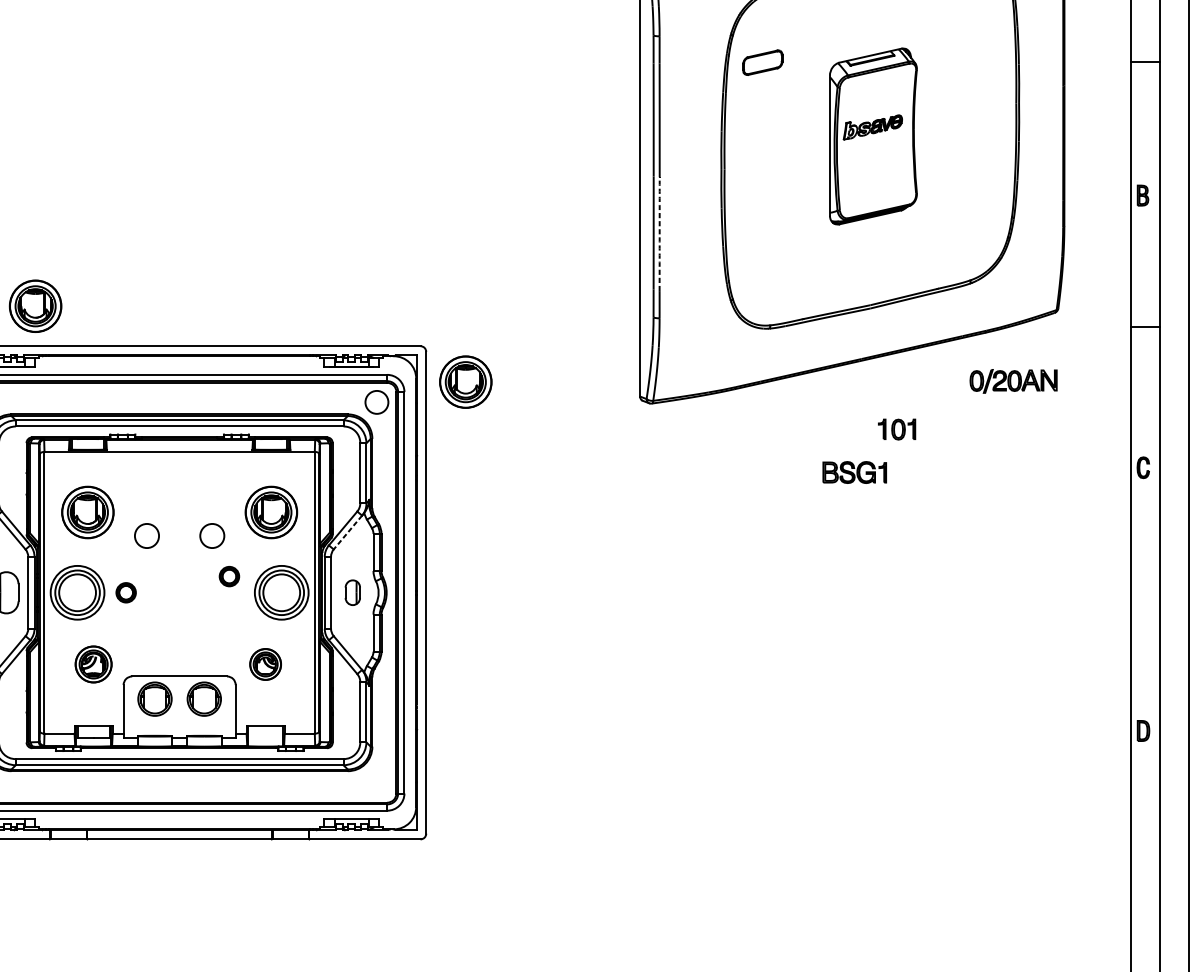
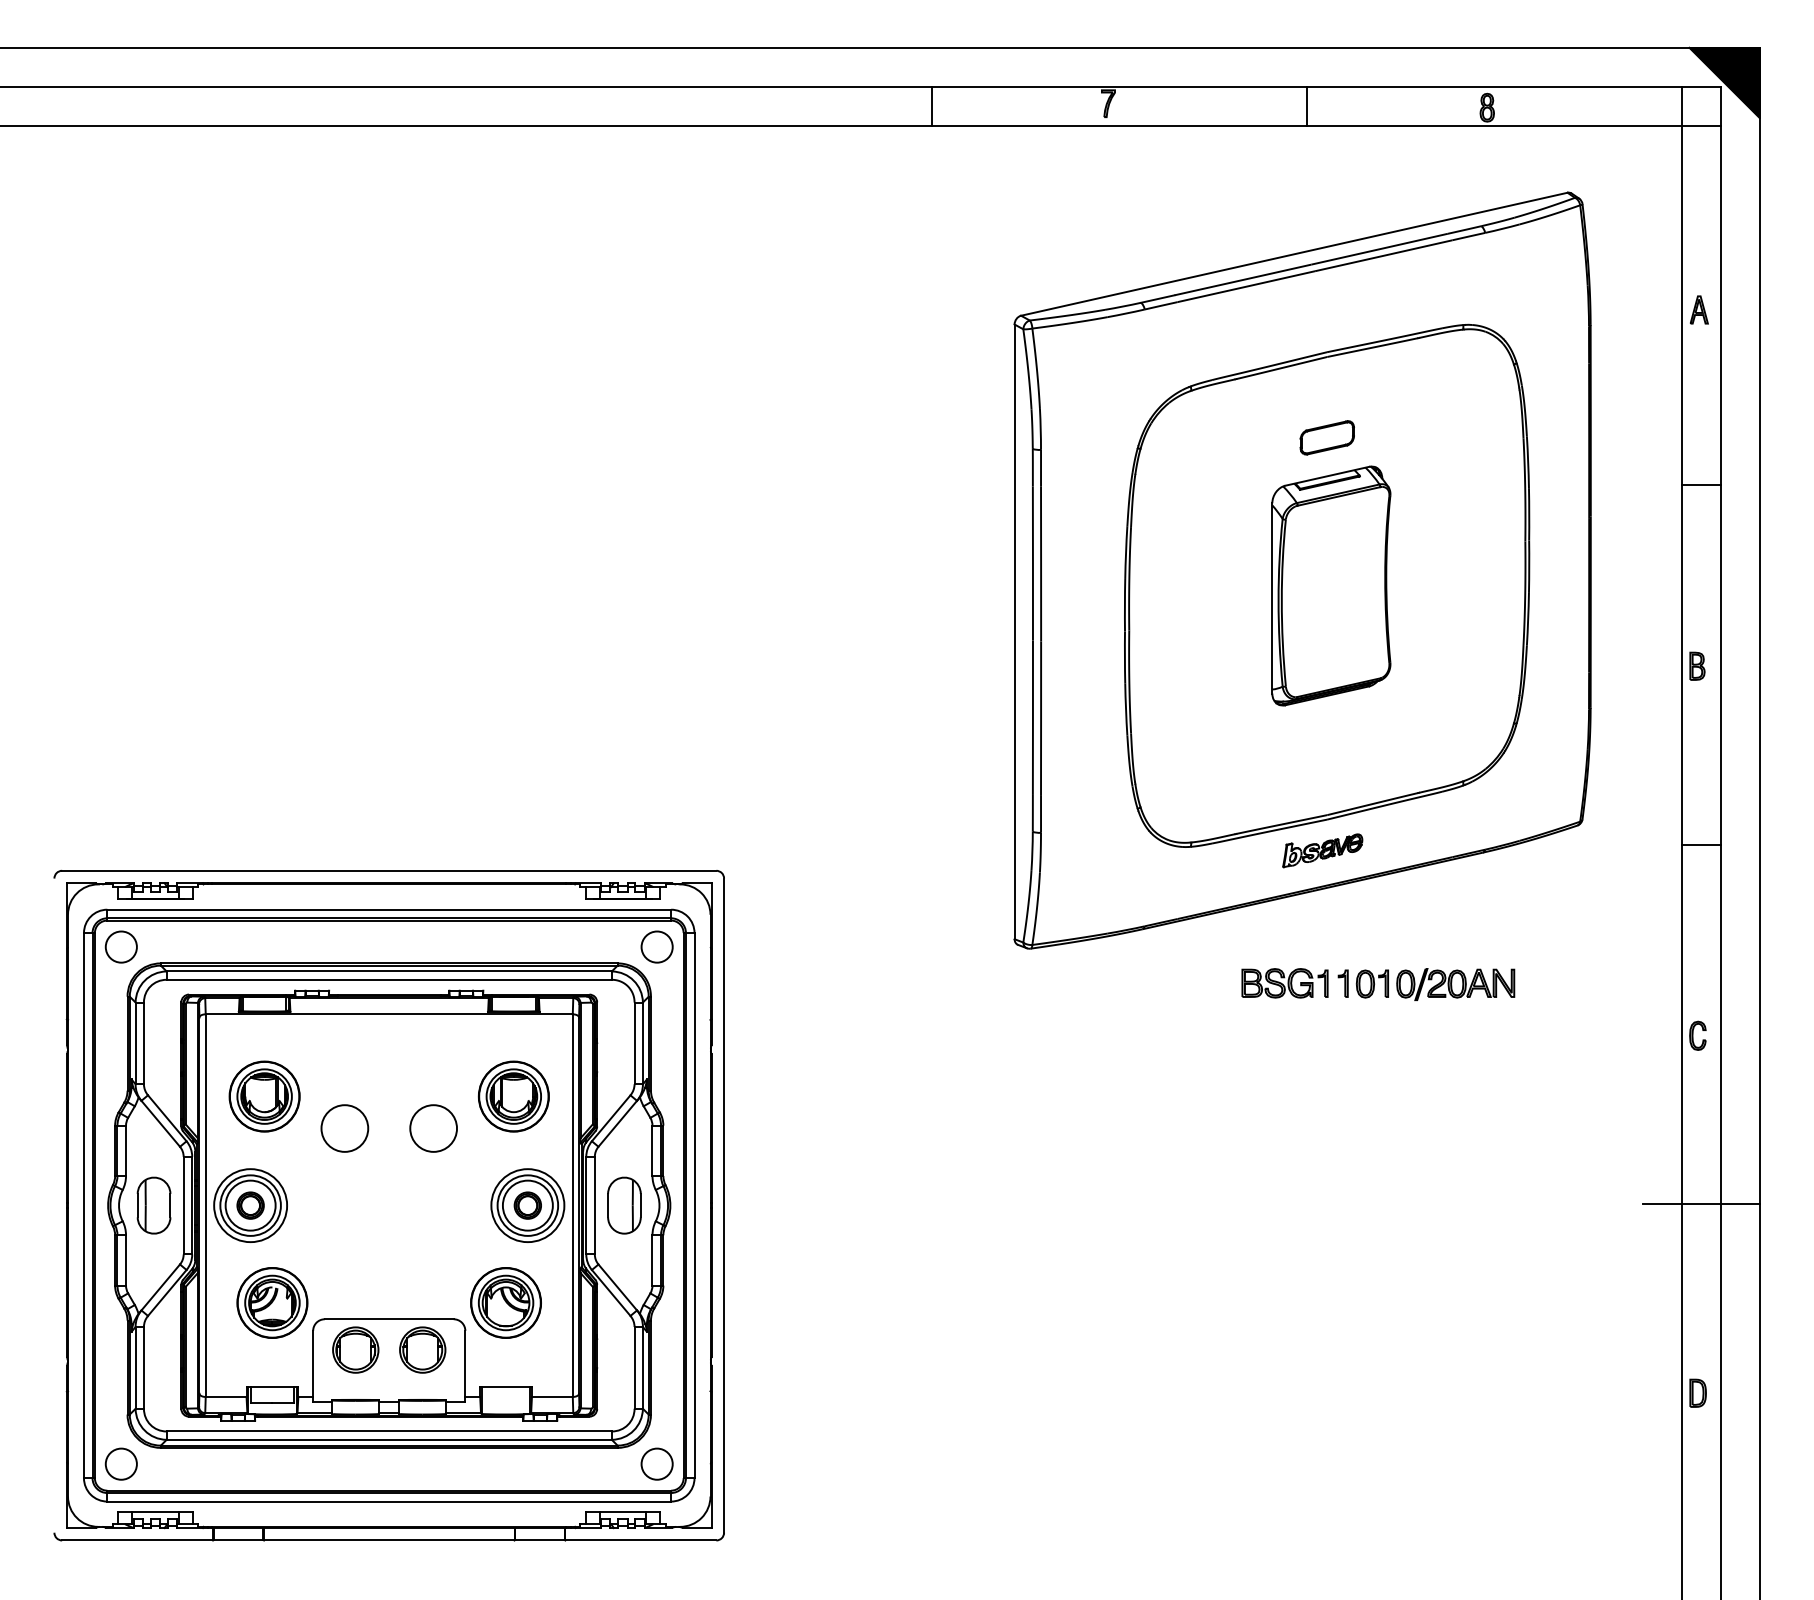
part: (762, 62) -> (1326, 437), moved
part: (872, 127) -> (1322, 850), moved
arc: (659, 234) -> (1041, 718), dashed -> solid
part: (35, 306) -> (193, 816), removed
part: (1013, 381) -> (1455, 984), moved
part: (465, 382) -> (777, 919), removed
part: (854, 472) -> (1284, 983), moved
line: (347, 532) -> (617, 1123), dashed -> solid
circle: (146, 535) -> (344, 1128), size x1.43
circle: (212, 535) -> (433, 1128), size x1.43
part: (229, 576) -> (527, 1205), moved
line: (1145, 591) -> (1700, 1204), added
part: (126, 592) -> (250, 1205), moved
part: (352, 592) -> (624, 1205), size x1.67
part: (93, 664) -> (272, 1302), size x1.43
part: (265, 664) -> (505, 1302), size x1.67
circle: (376, 782) -> (656, 1463), added

